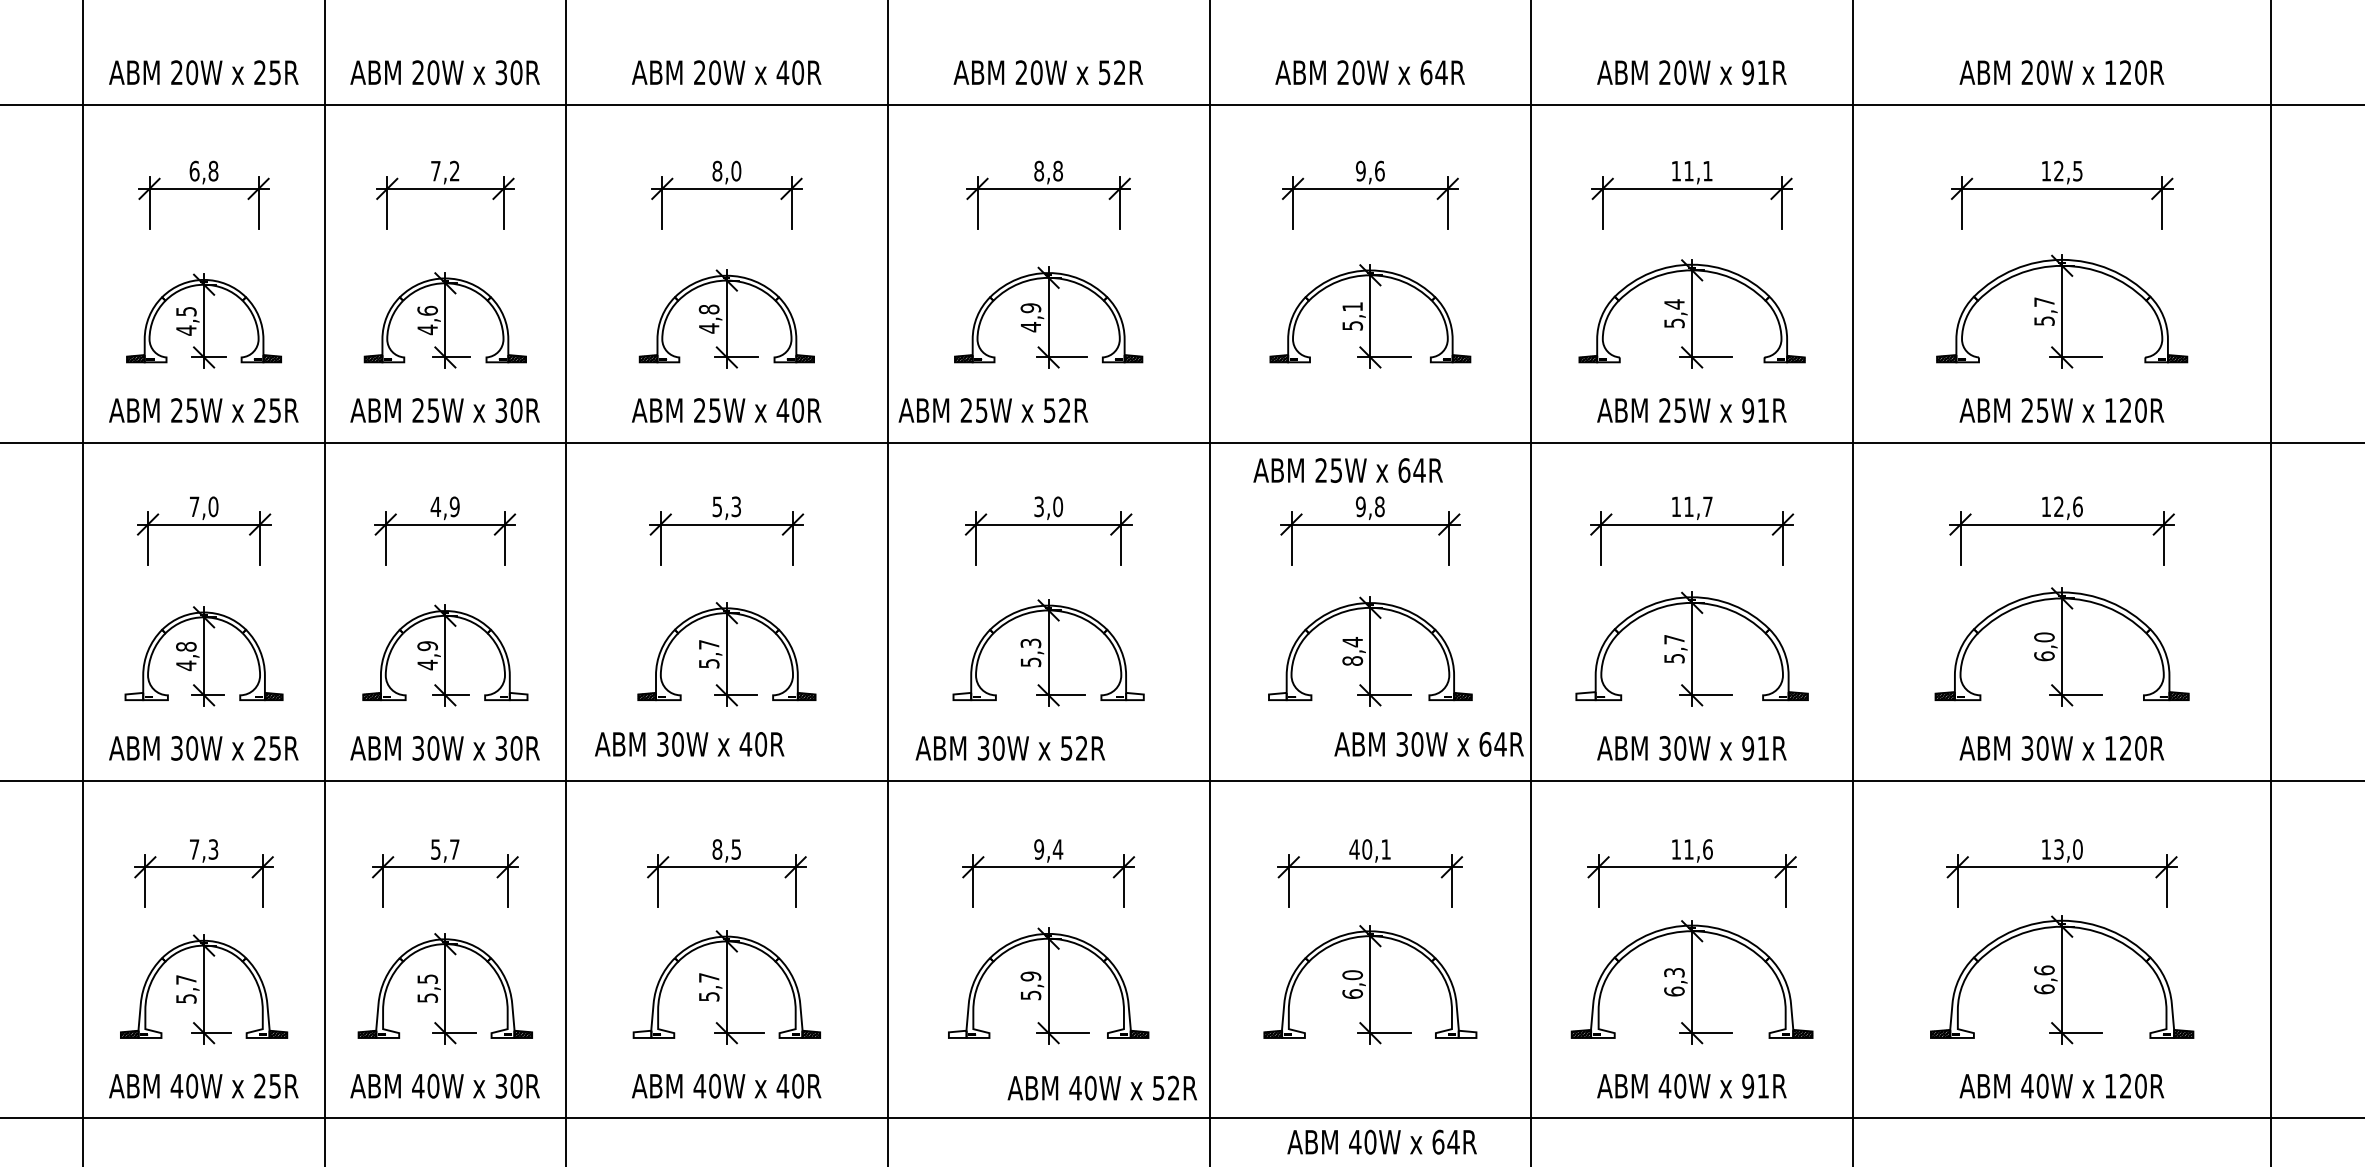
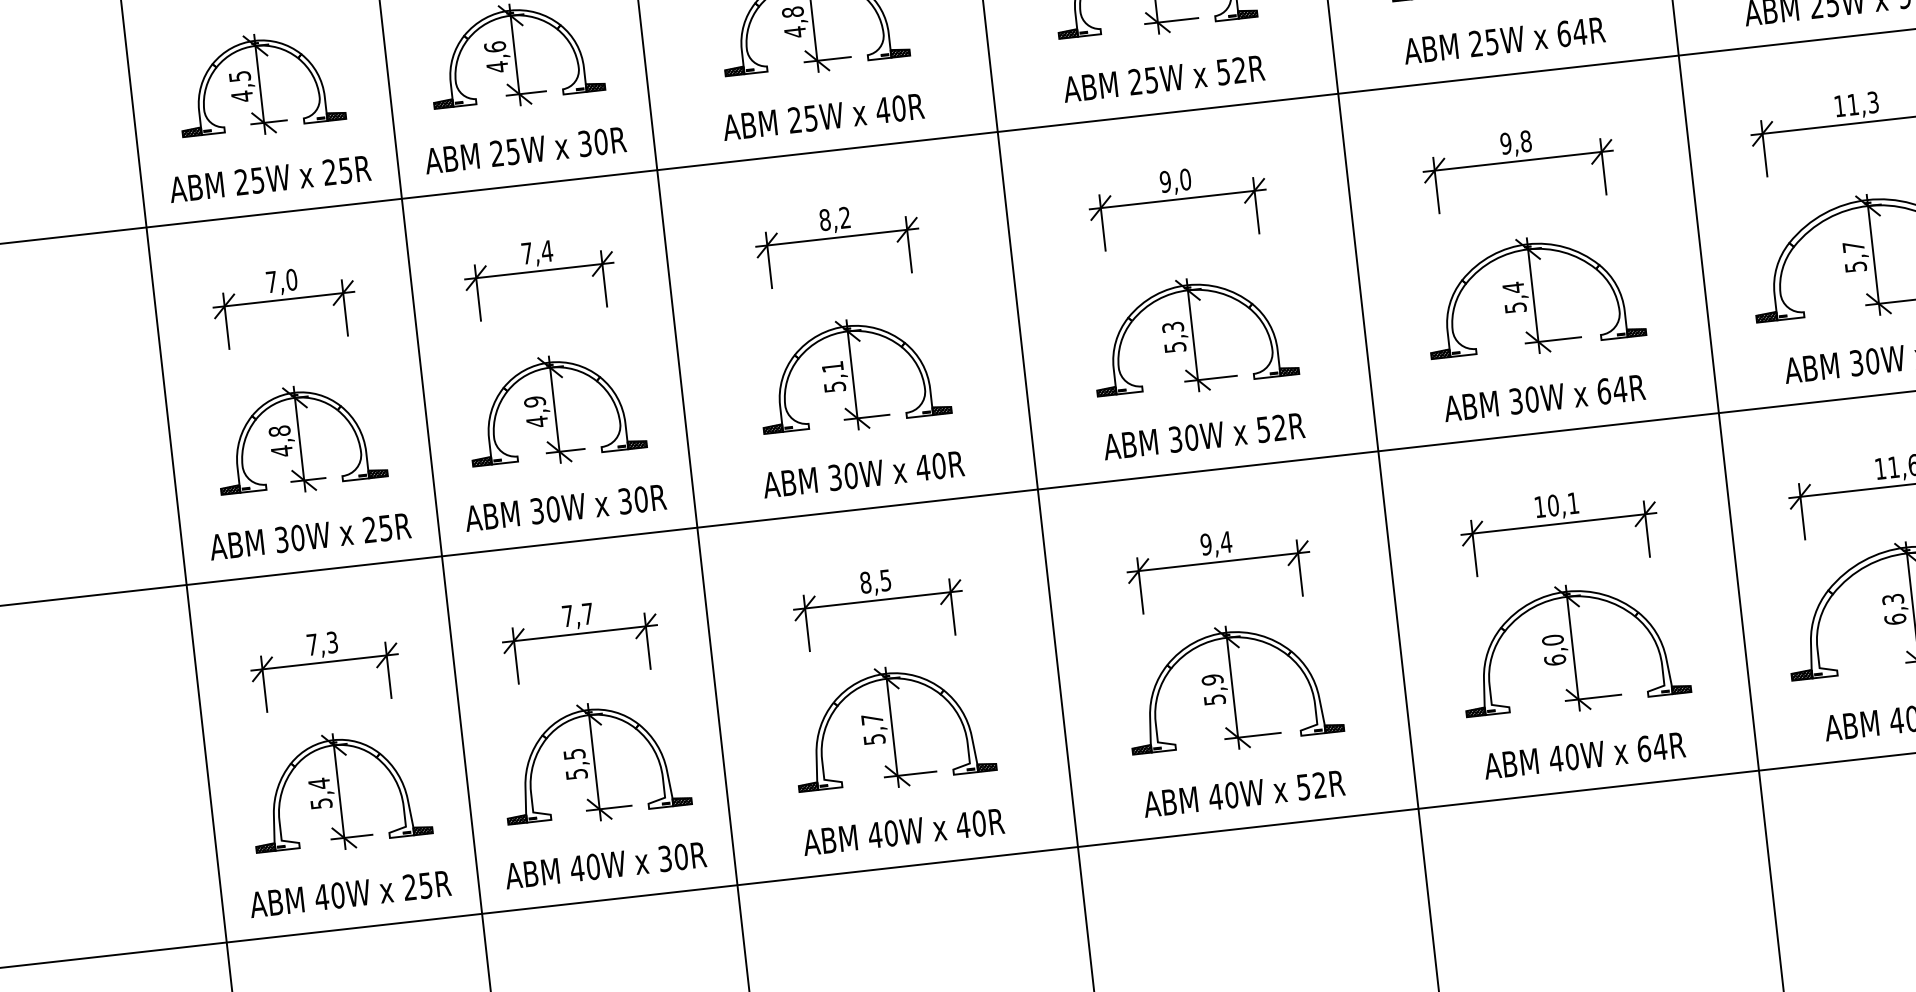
text: (993, 410) -> (1164, 78), moved
text: (1347, 470) -> (1503, 40), moved
text: (444, 506) -> (536, 252), 4,9 -> 7,4
text: (726, 506) -> (834, 218), 5,3 -> 8,2
text: (1039, 506) -> (1165, 181), 3,0 -> 9,0
text: (1707, 506) -> (1872, 102), 11,7 -> 11,3
text: (709, 644) -> (833, 366), 5,7 -> 5,1
text: (1352, 660) -> (1515, 307), 8,4 -> 5,4
hatch: (134, 696) -> (230, 489), added
hatch: (518, 696) -> (637, 444), added
hatch: (962, 696) -> (1106, 391), added
hatch: (1134, 696) -> (1288, 371), added
hatch: (1277, 696) -> (1440, 354), added
hatch: (1585, 696) -> (1766, 317), added
text: (689, 744) -> (863, 474), moved
text: (1428, 744) -> (1543, 398), moved
text: (1010, 748) -> (1204, 436), moved
text: (435, 849) -> (567, 616), 5,7 -> 7,7
text: (1354, 849) -> (1539, 507), 40,1 -> 10,1
text: (186, 979) -> (319, 783), 5,7 -> 5,4
hatch: (642, 1033) -> (808, 786), added
hatch: (957, 1033) -> (1141, 748), added
hatch: (1467, 1033) -> (1681, 688), added
text: (1101, 1087) -> (1243, 793), moved
text: (1381, 1141) -> (1583, 755), moved

